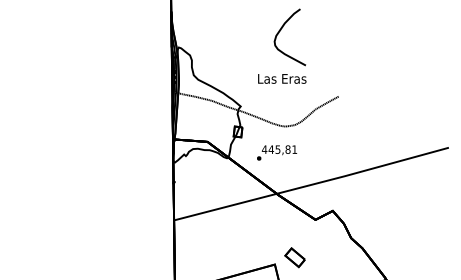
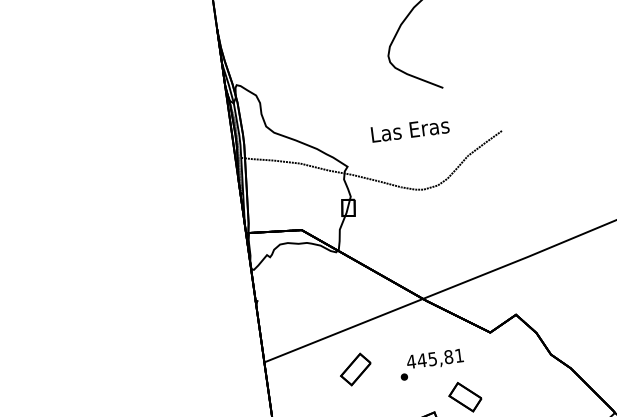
text: (282, 78) -> (410, 129), moved
text: (277, 152) -> (432, 363), moved
part: (229, 231) -> (355, 368), added

